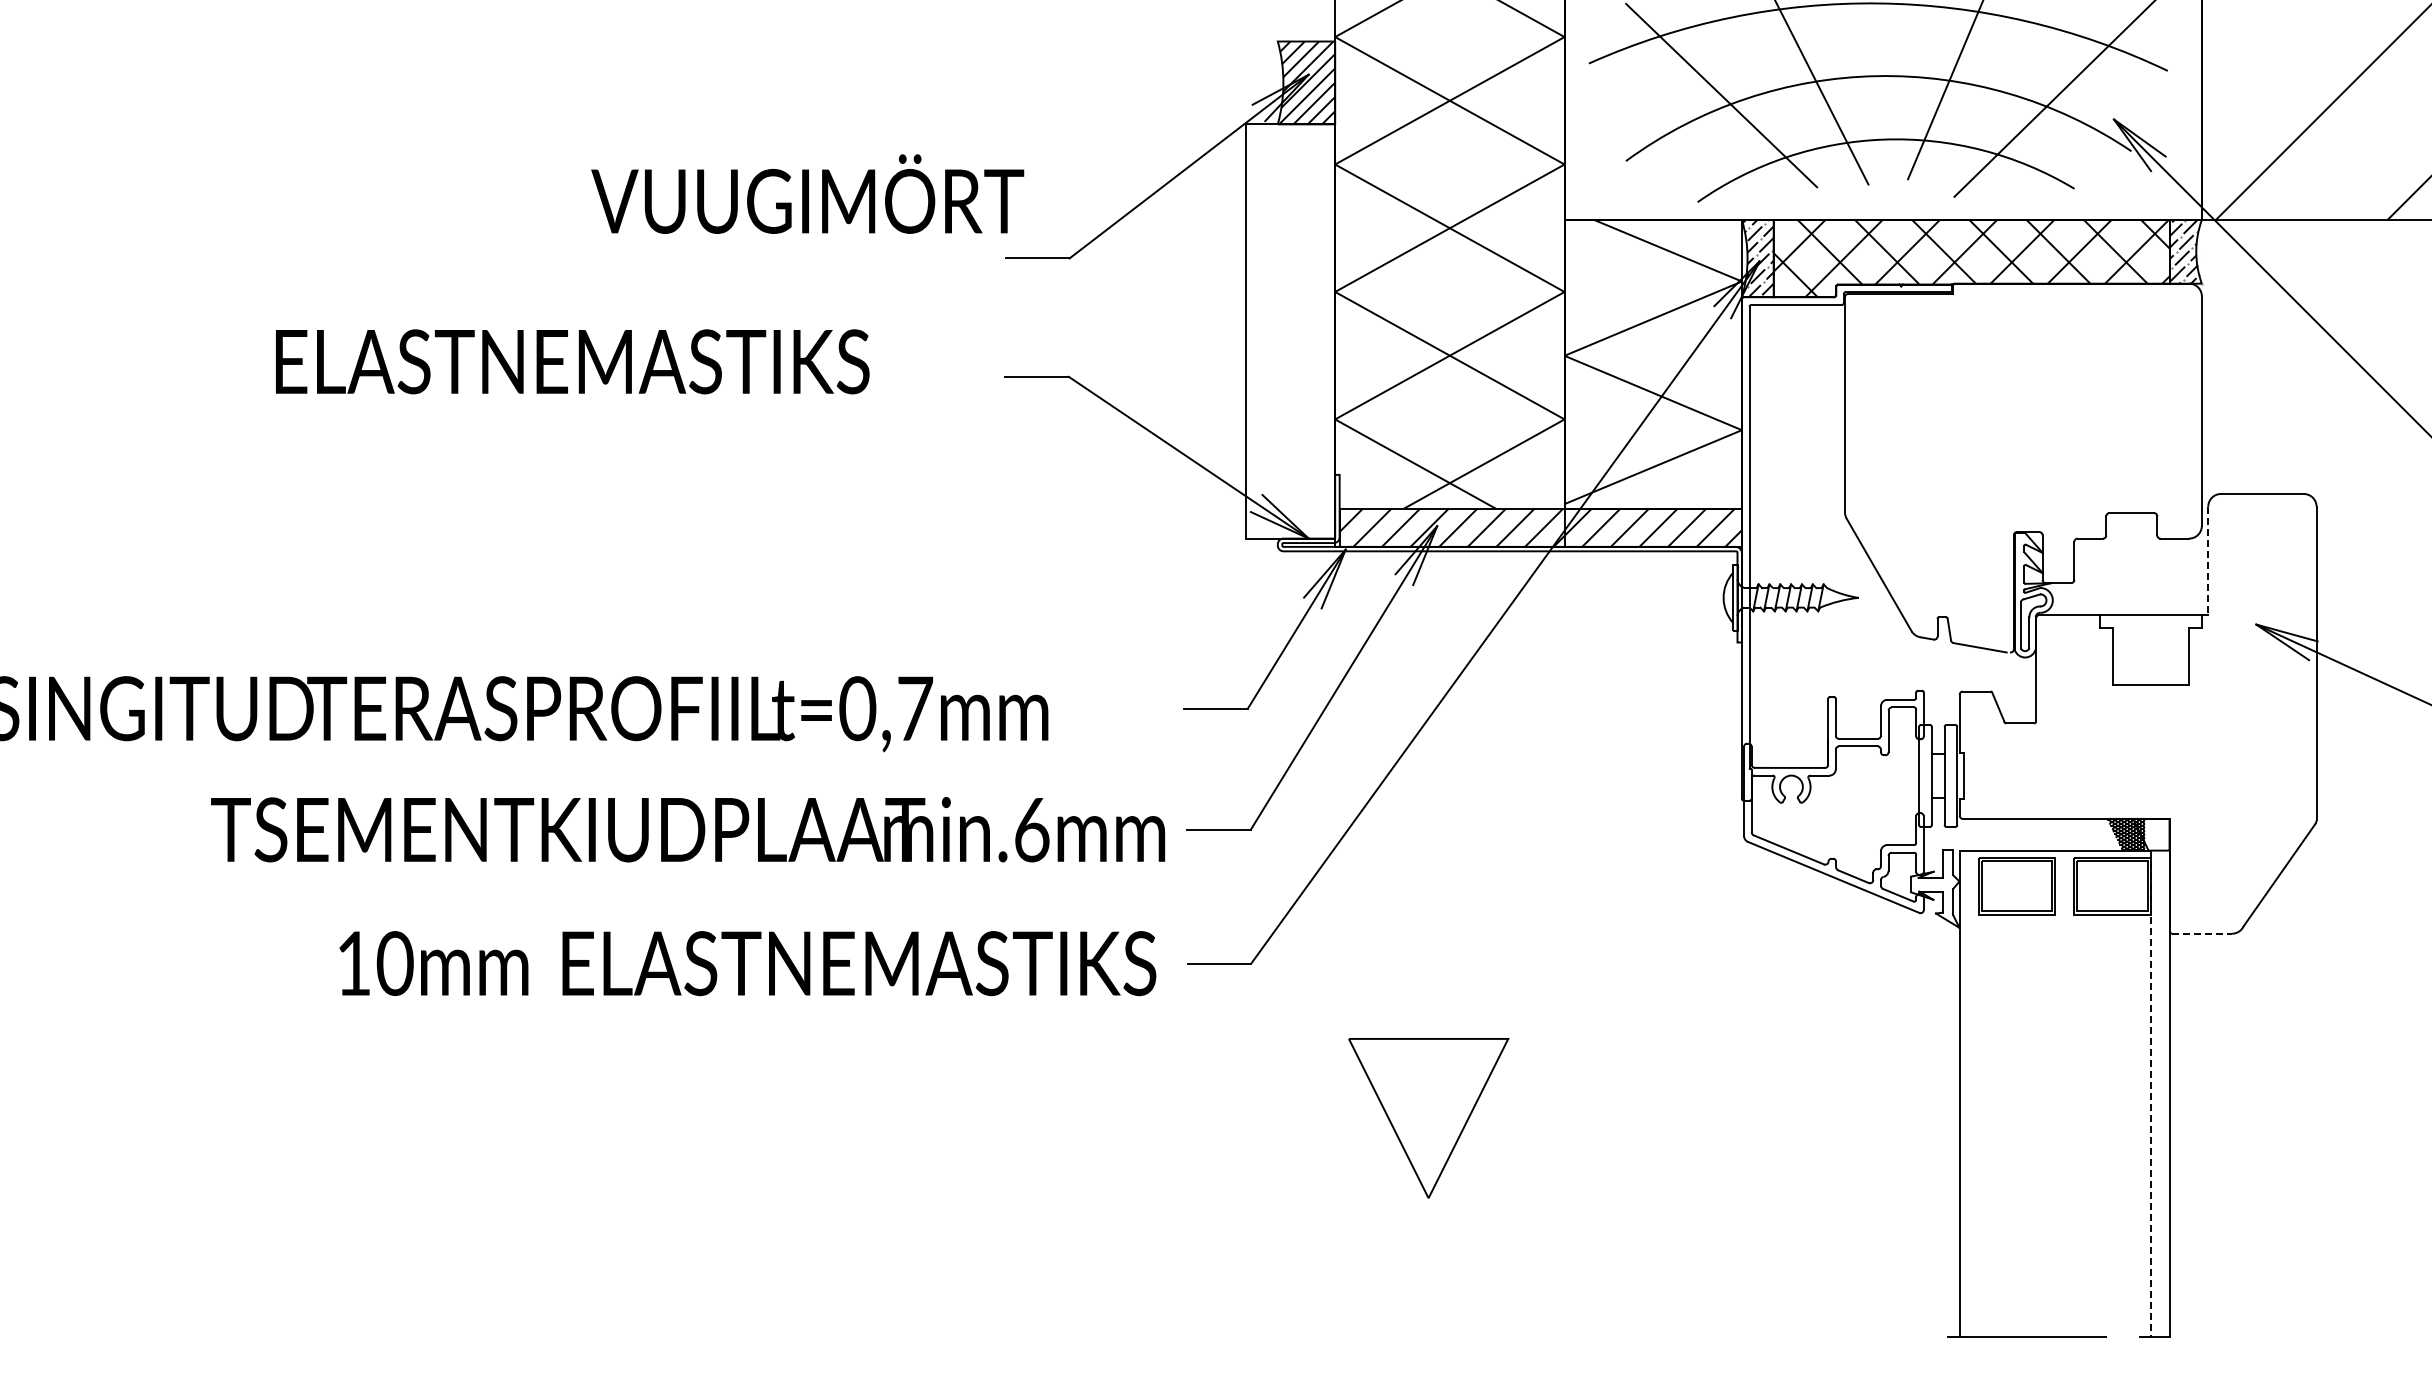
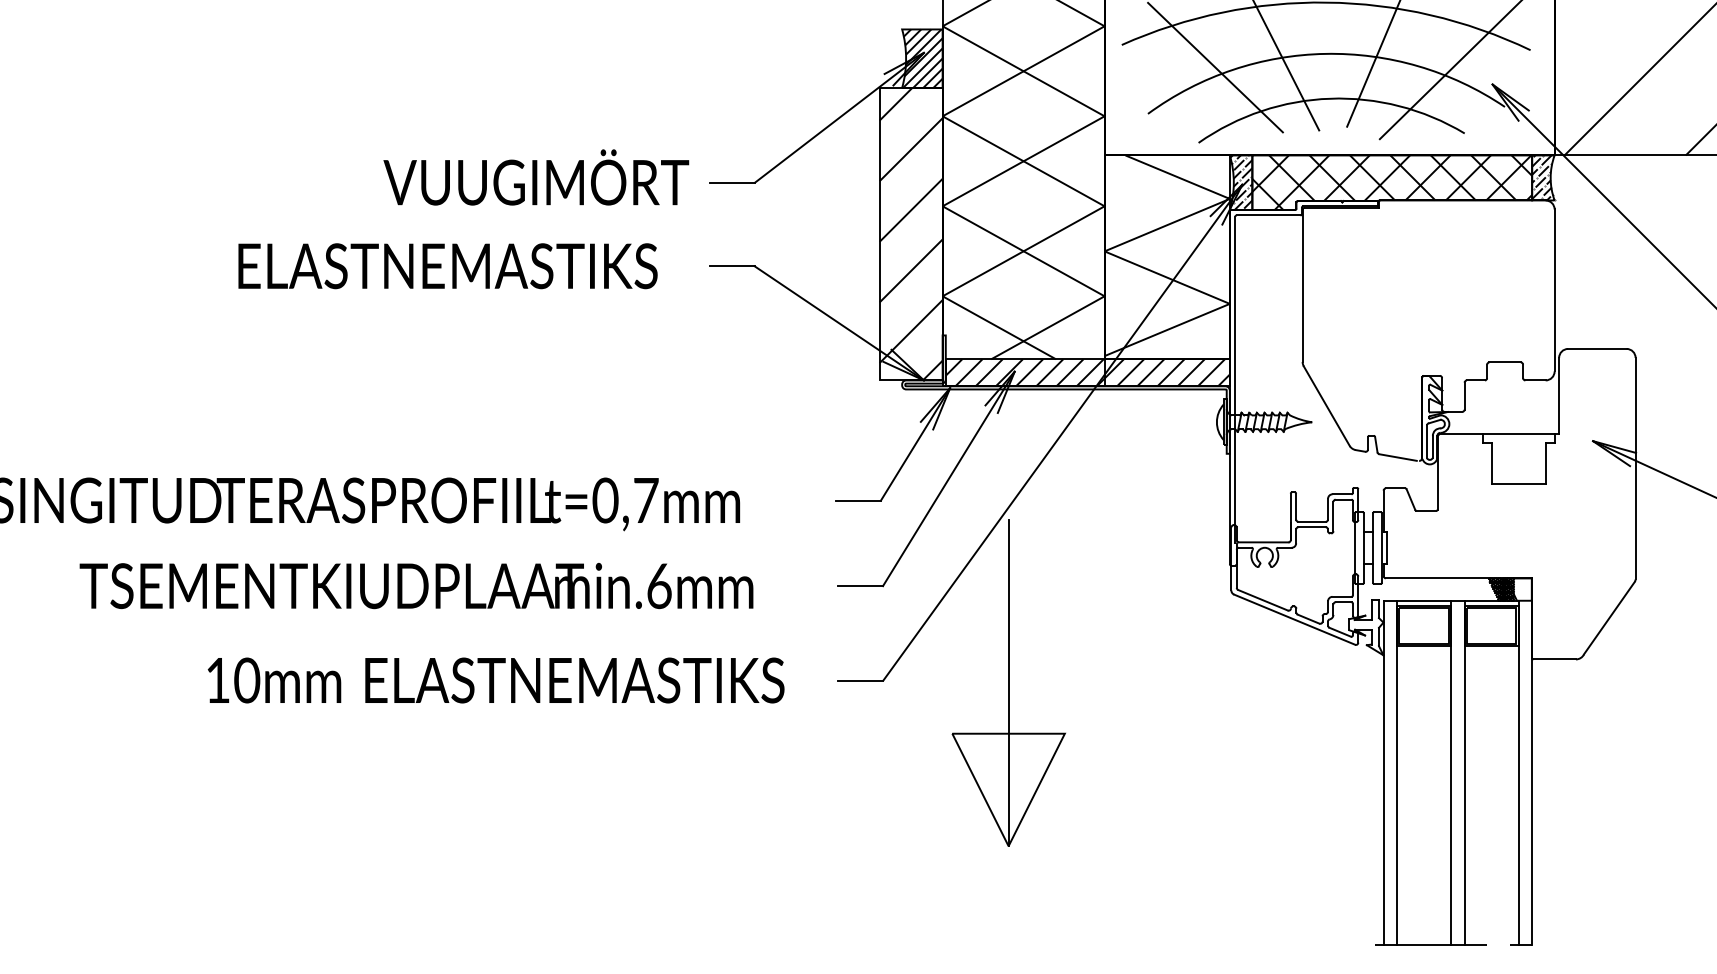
text: (807, 193) -> (536, 177), moved
hatch: (1290, 331) -> (911, 234), added
text: (572, 361) -> (447, 265), moved
line: (2208, 561) -> (1559, 396), dashed -> solid
text: (688, 829) -> (416, 585), moved
line: (2202, 933) -> (1555, 659), dashed -> solid
text: (747, 963) -> (495, 680), moved
line: (1428, 967) -> (1008, 683), added
line: (1978, 1093) -> (1396, 772), added
line: (2055, 1093) -> (1451, 772), added
line: (2074, 1093) -> (1464, 772), added
line: (2150, 1094) -> (1518, 772), dashed -> solid

